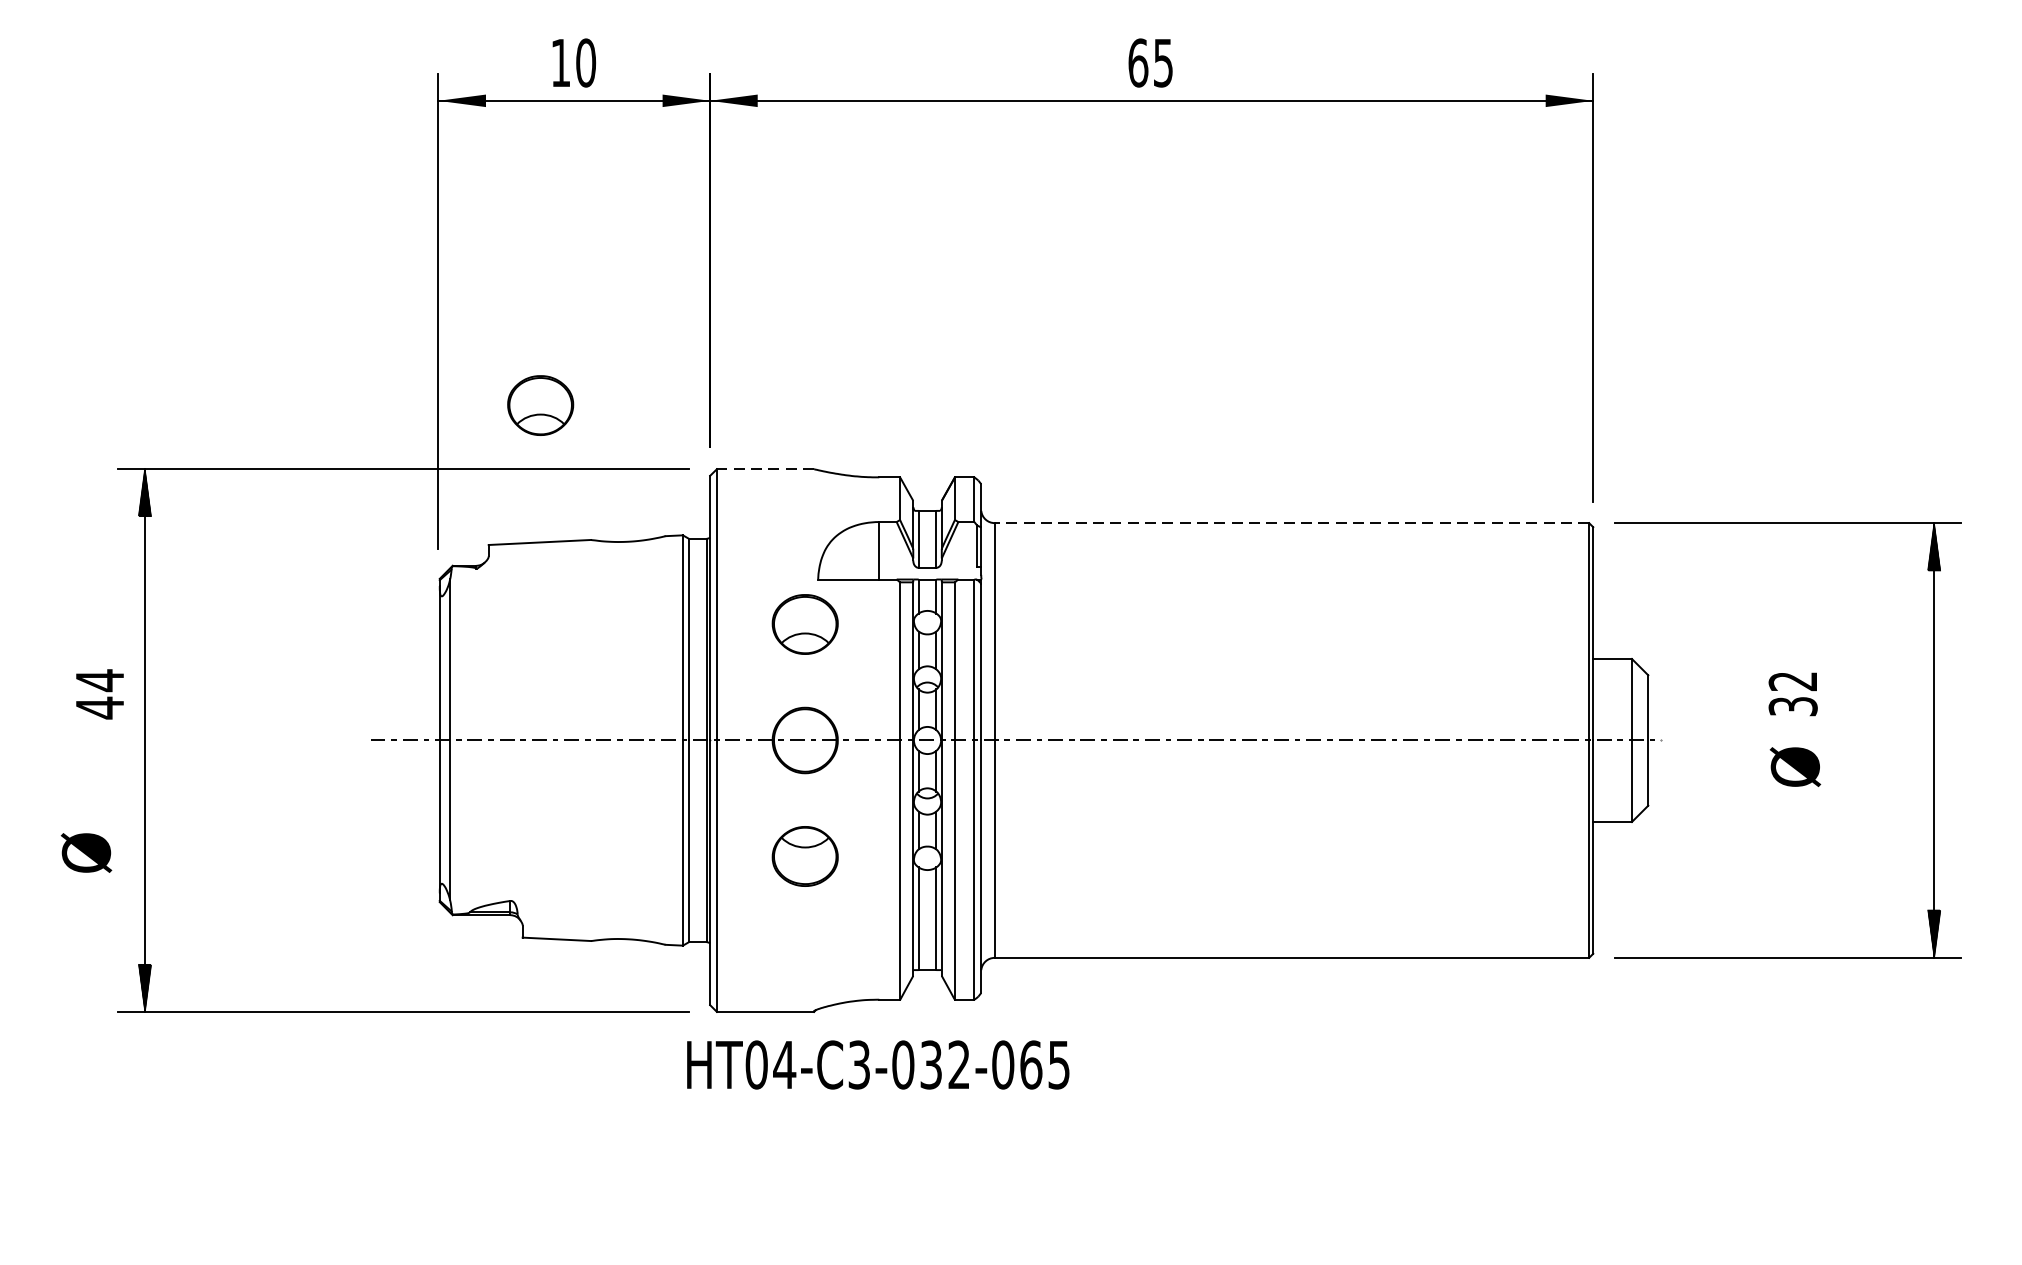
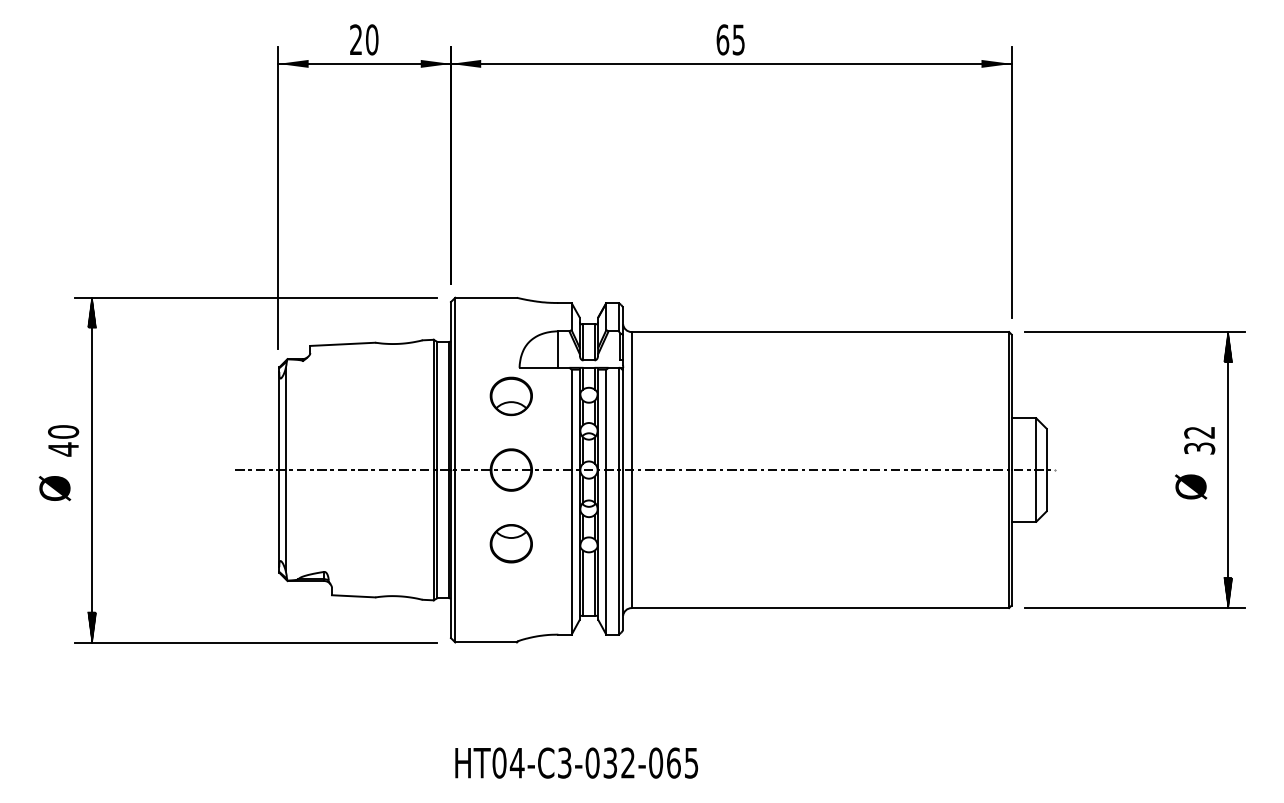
text: (559, 62) -> (355, 39), 10 -> 20
part: (539, 405) -> (342, 257), removed
line: (766, 468) -> (486, 297), dashed -> solid
line: (1292, 523) -> (820, 332), dashed -> solid
text: (99, 679) -> (63, 431), 44 -> 40
text: (1792, 693) -> (1199, 440), moved
text: (1796, 766) -> (1191, 486), moved
text: (85, 852) -> (54, 488), moved
text: (877, 1064) -> (576, 762), moved

